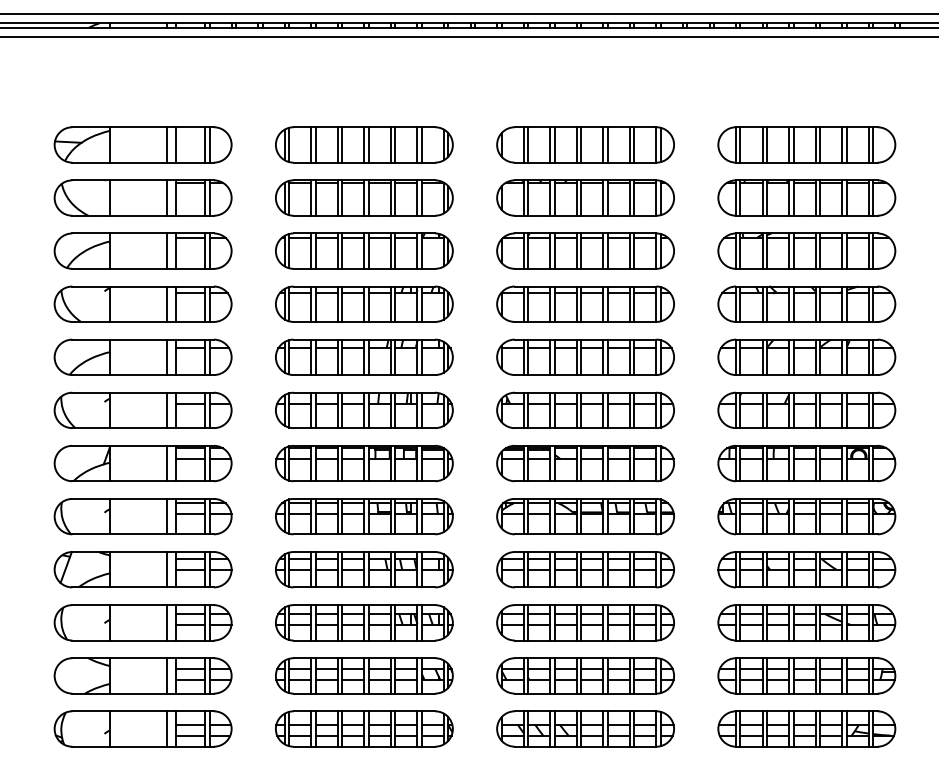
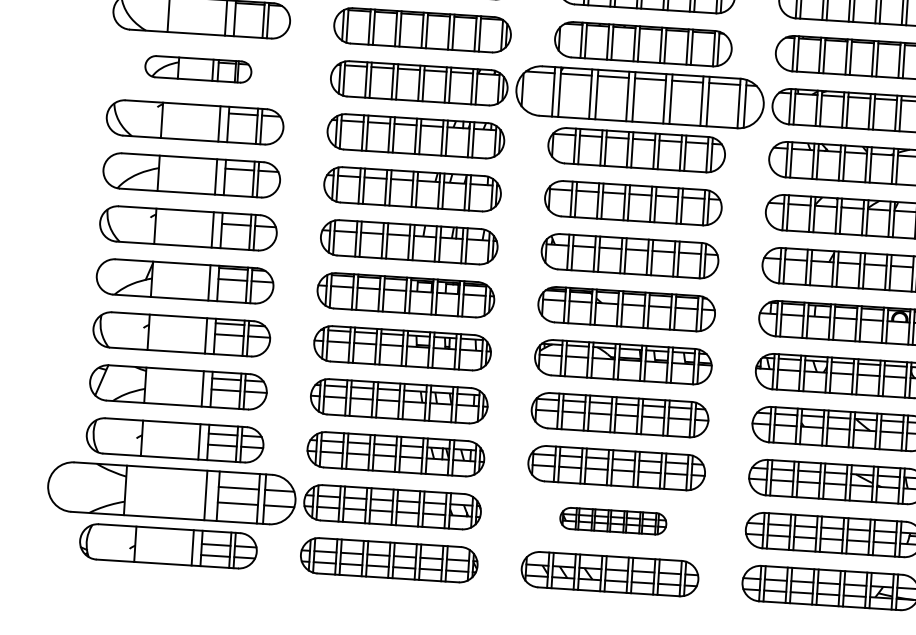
part: (142, 250) -> (197, 68), size x0.6
part: (585, 250) -> (639, 96), size x1.4
part: (142, 675) -> (171, 492), size x1.4
part: (585, 675) -> (613, 520), size x0.6

